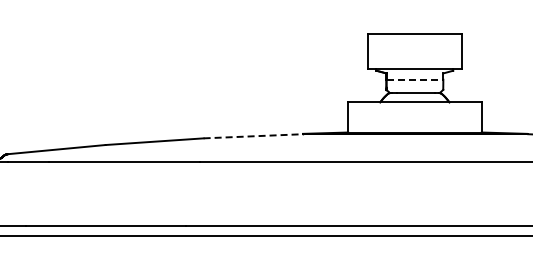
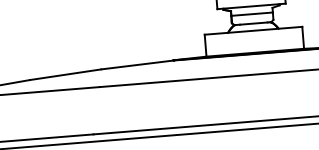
line: (415, 79) -> (252, 13), dashed -> solid
line: (253, 136) -> (137, 65), dashed -> solid

